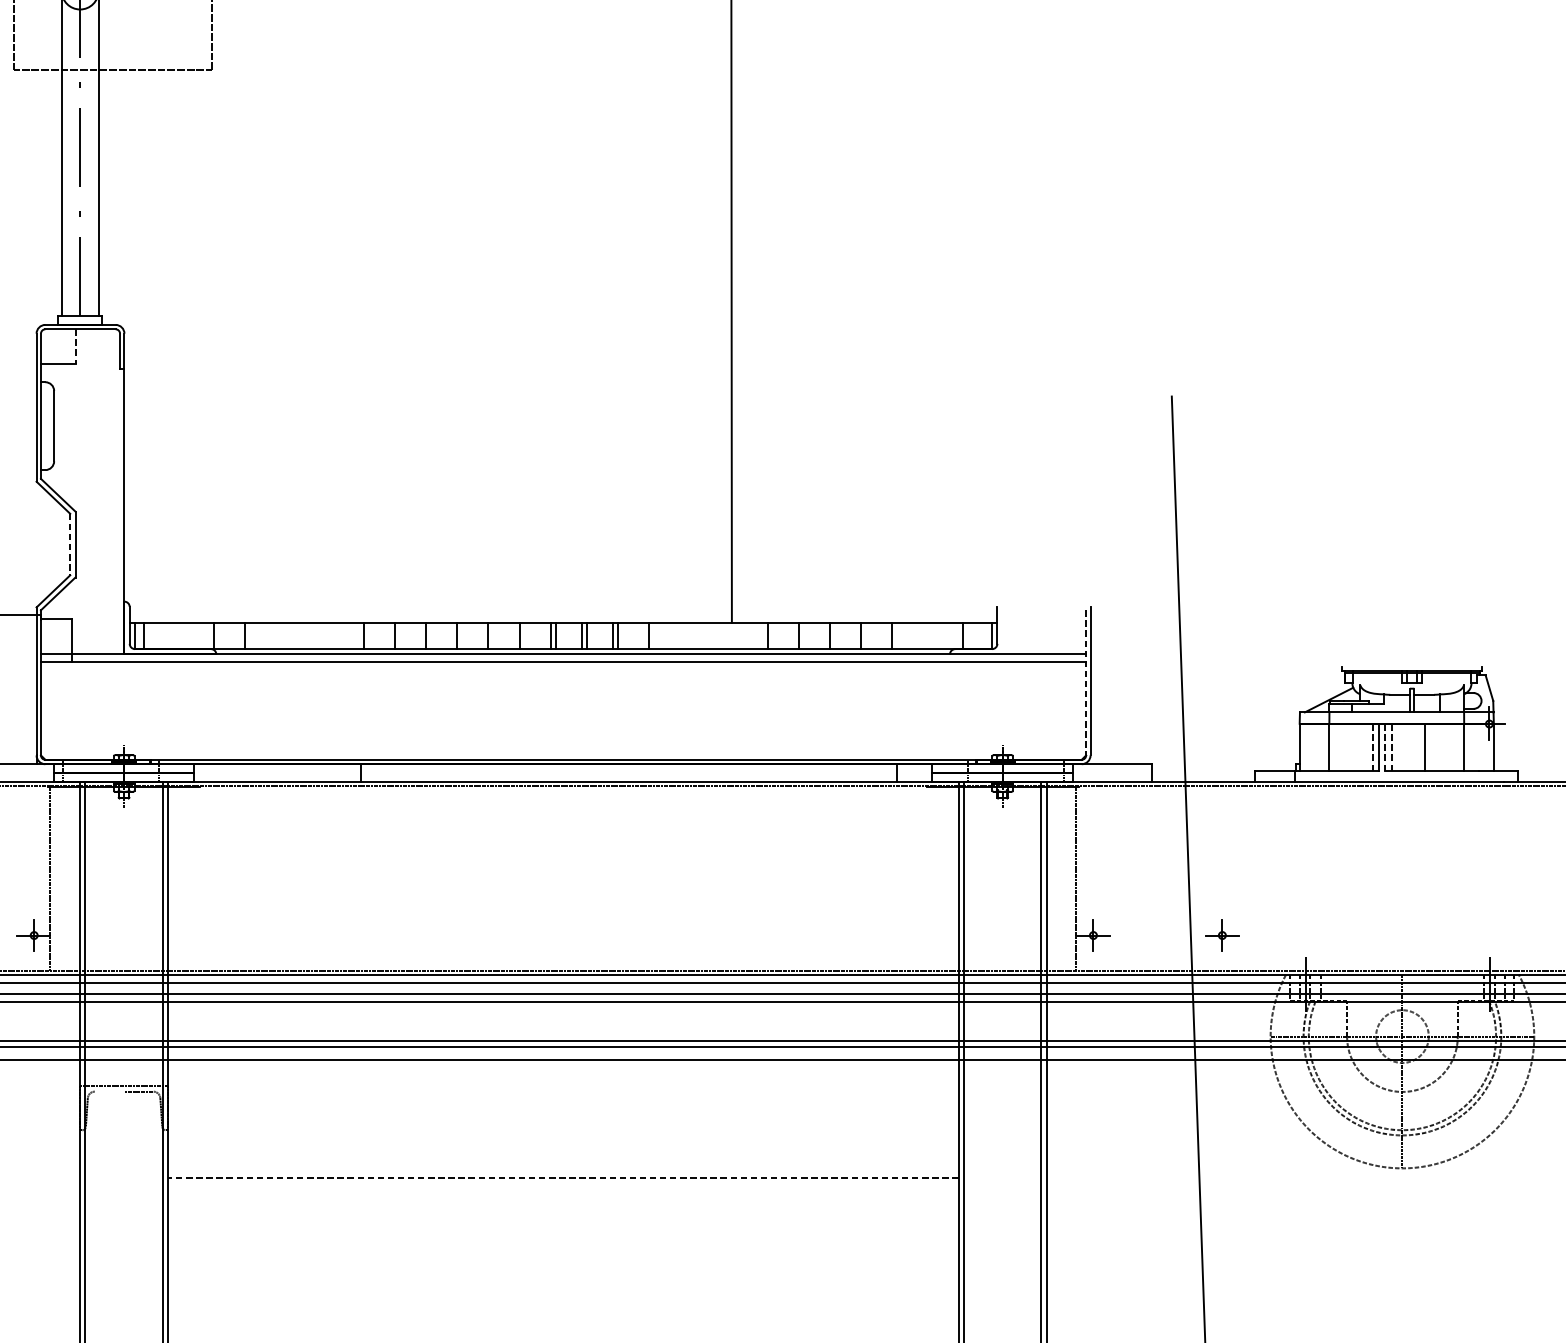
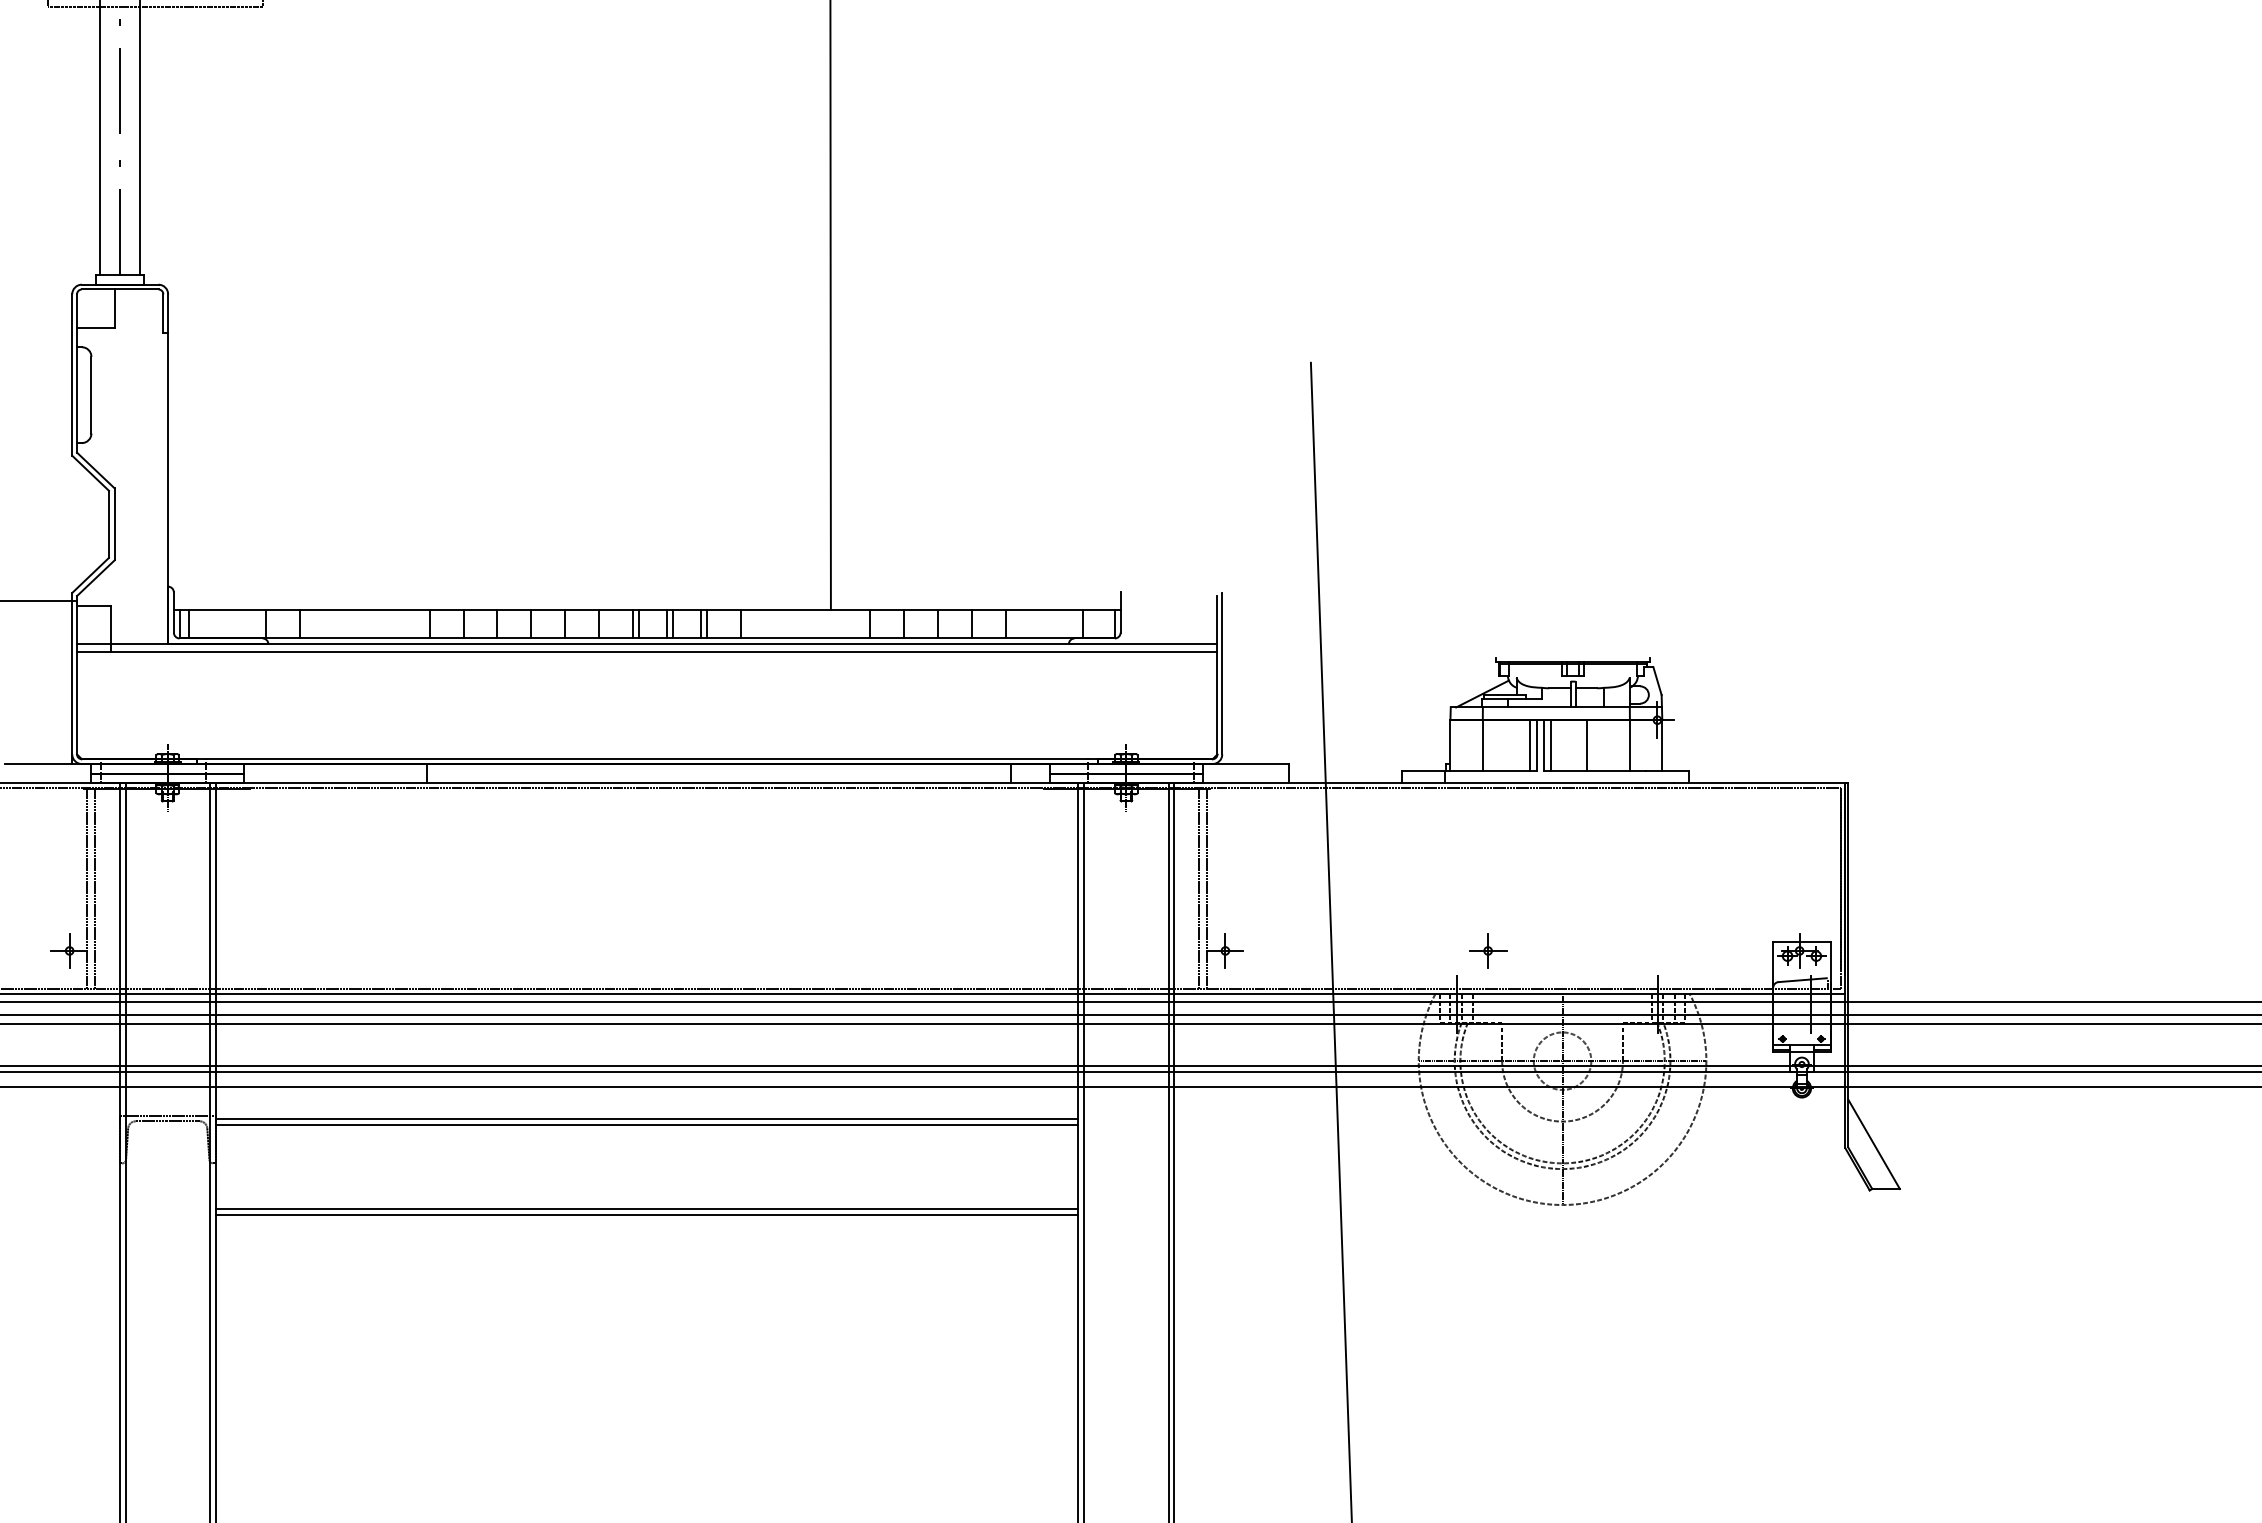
line: (76, 347) -> (115, 309), dashed -> solid
line: (69, 544) -> (108, 524), dashed -> solid
line: (1086, 683) -> (1217, 675), dashed -> solid
line: (1373, 748) -> (1530, 746), dashed -> solid
line: (1384, 748) -> (1543, 746), dashed -> solid
line: (1392, 748) -> (1551, 746), dashed -> solid
line: (56, 878) -> (94, 888), added
line: (1069, 878) -> (1199, 888), added
part: (1222, 935) -> (1488, 950), moved
line: (562, 1090) -> (646, 1119), added
line: (109, 1091) -> (151, 1121), added
line: (562, 1095) -> (646, 1125), added
line: (562, 1172) -> (646, 1209), added
line: (562, 1177) -> (646, 1215), dashed -> solid

